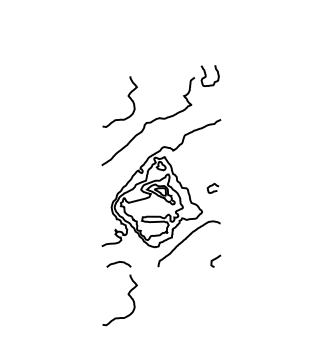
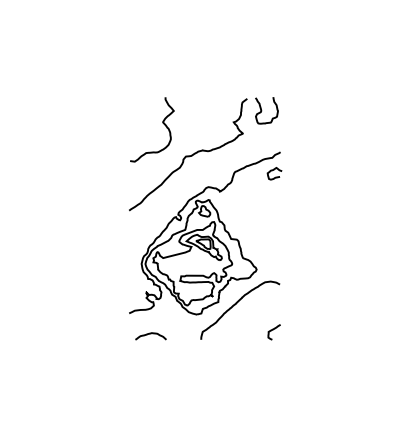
curve: (206, 75) -> (262, 110), moved
curve: (211, 186) -> (272, 171), moved
curve: (128, 295) -> (162, 375), removed

